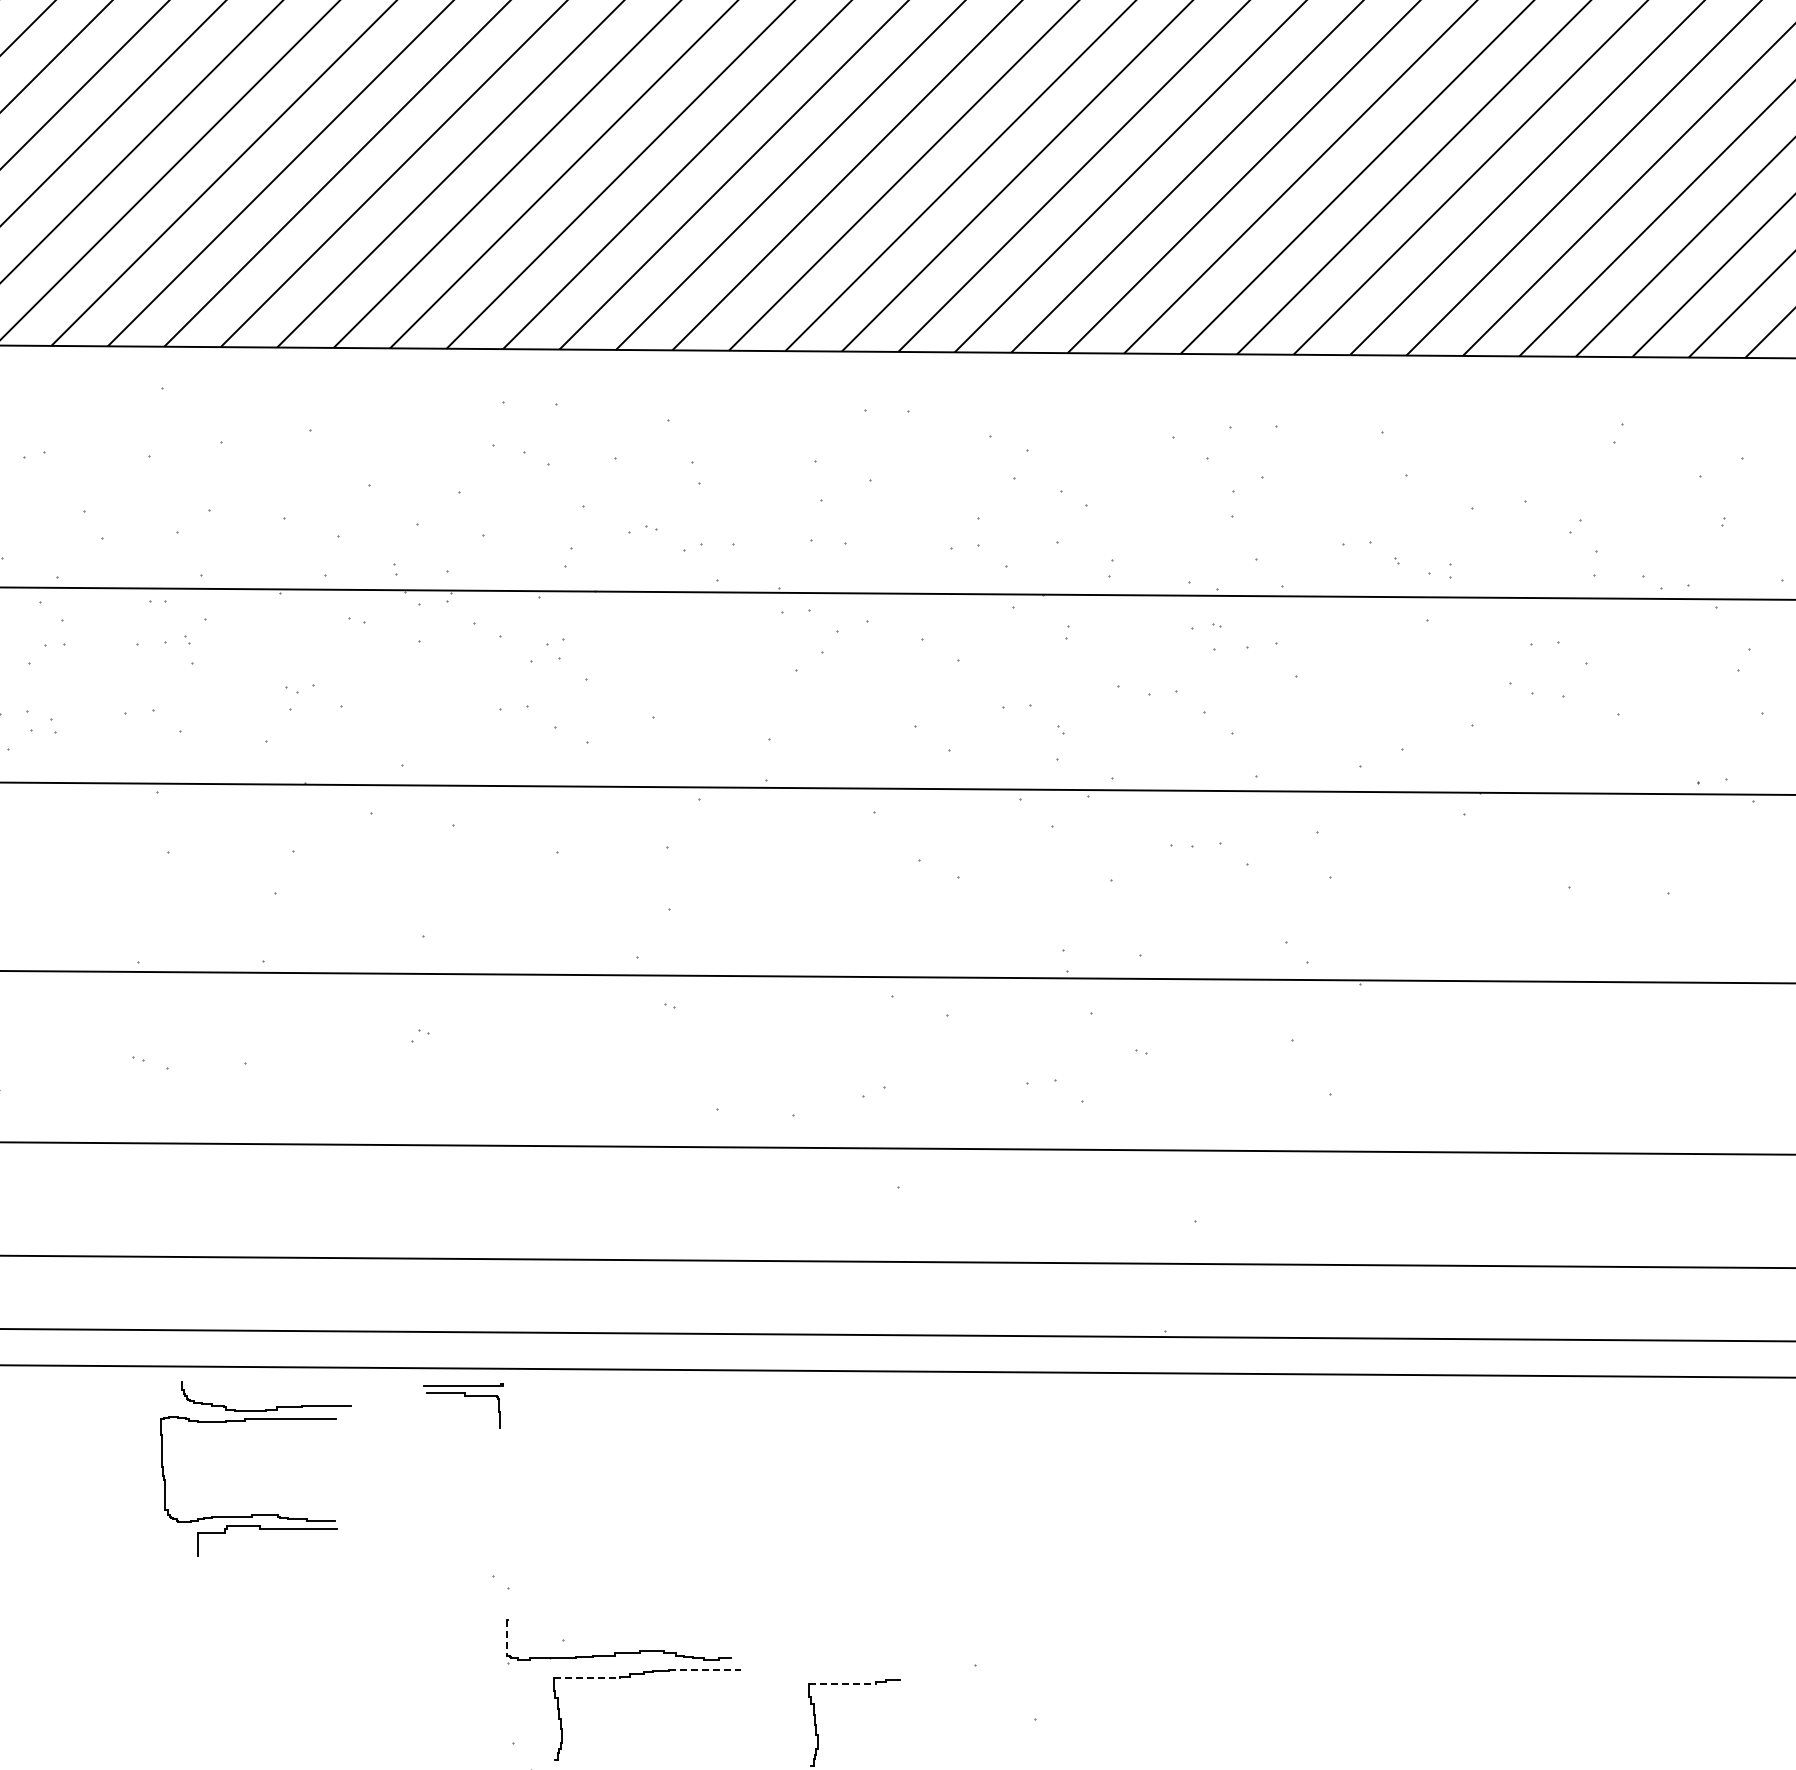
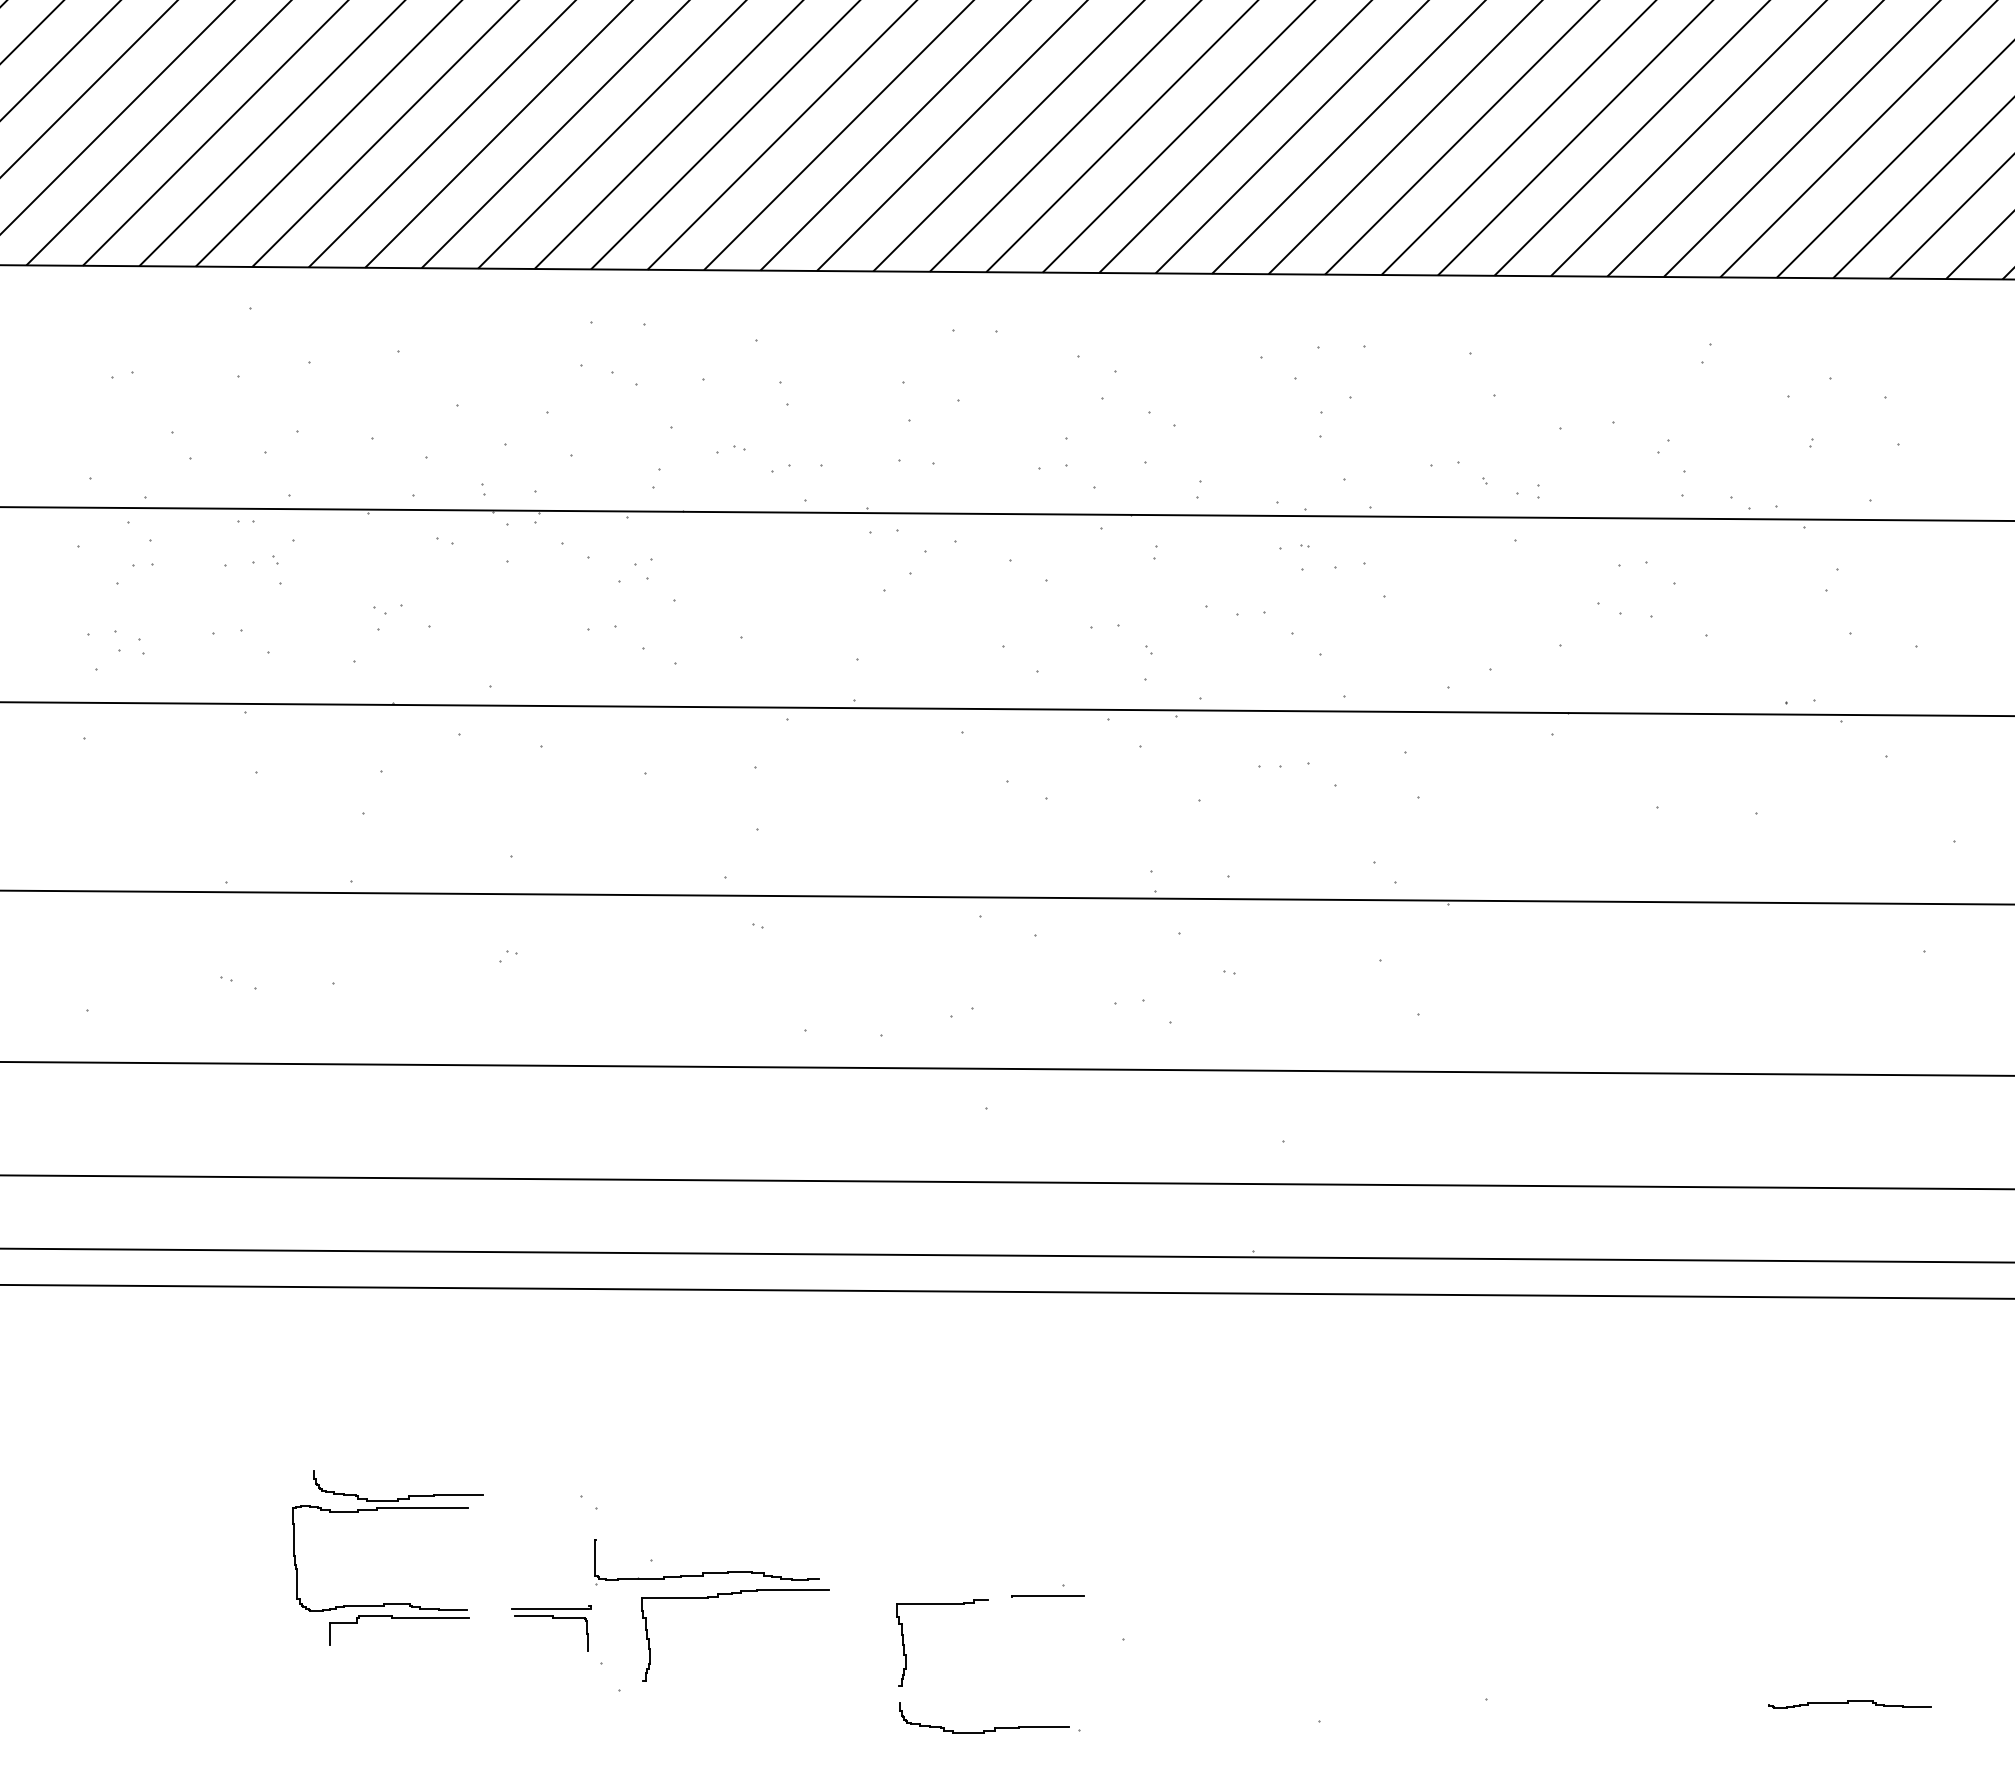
part: (464, 1396) -> (552, 1618), moved
part: (255, 1514) -> (387, 1603), moved
line: (507, 1638) -> (595, 1558), dashed -> solid
line: (705, 1669) -> (793, 1589), dashed -> solid
line: (959, 1676) -> (1047, 1596), added
line: (587, 1678) -> (675, 1598), dashed -> solid
line: (843, 1684) -> (931, 1604), dashed -> solid

